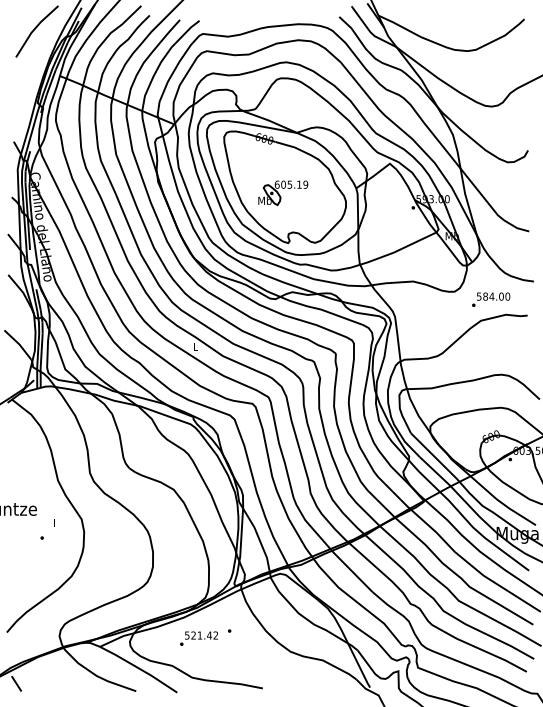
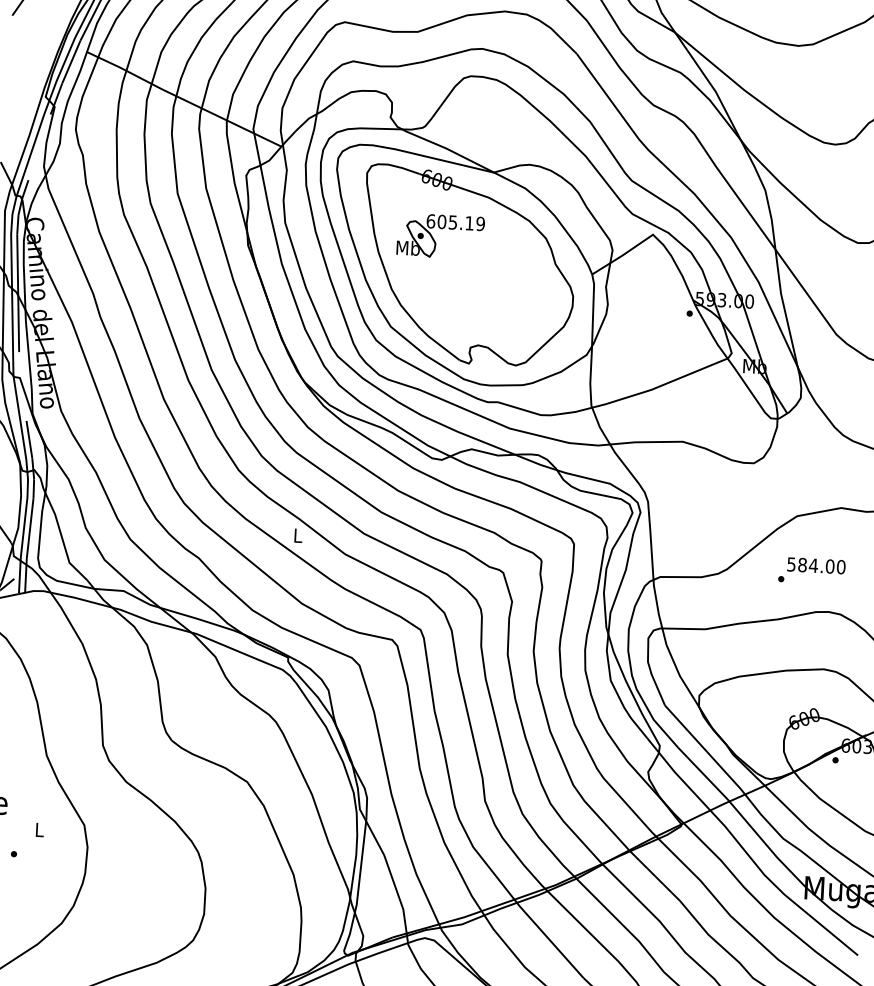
part: (283, 193) -> (441, 237), moved
text: (491, 299) -> (812, 570), moved

